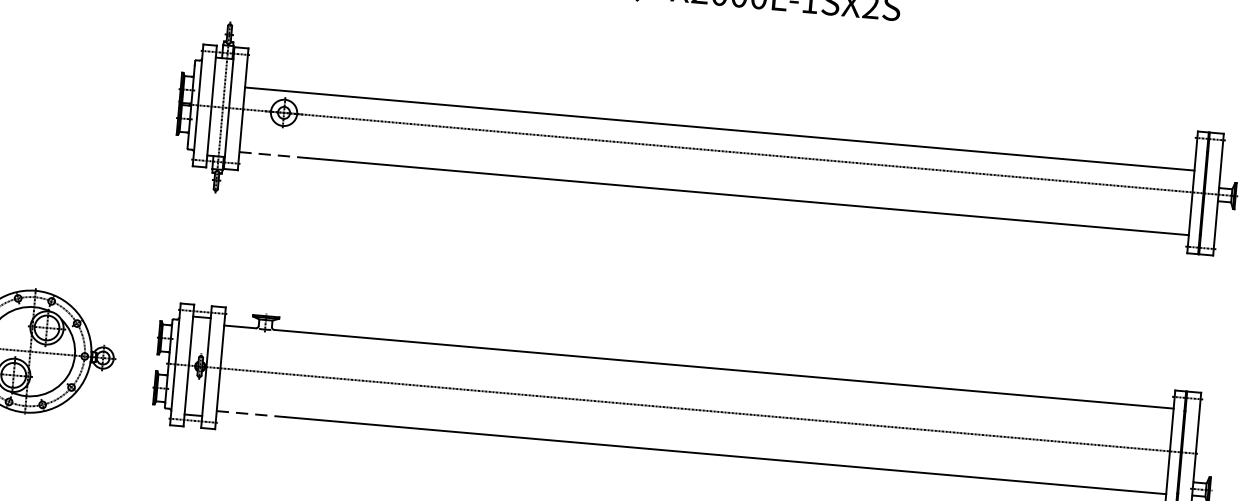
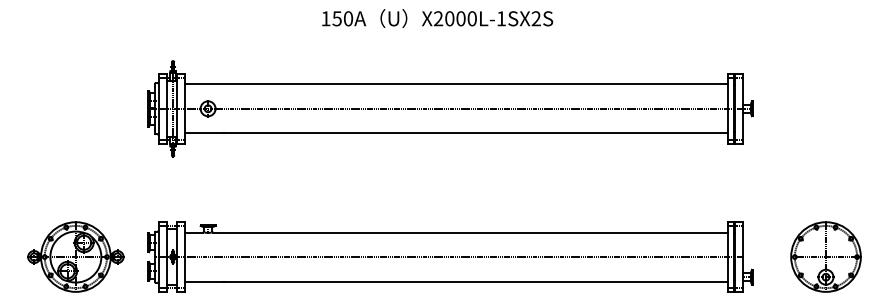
line: (719, 129) -> (456, 84), moved
line: (273, 155) -> (204, 133), dashed -> solid
line: (251, 414) -> (204, 281), dashed -> solid

